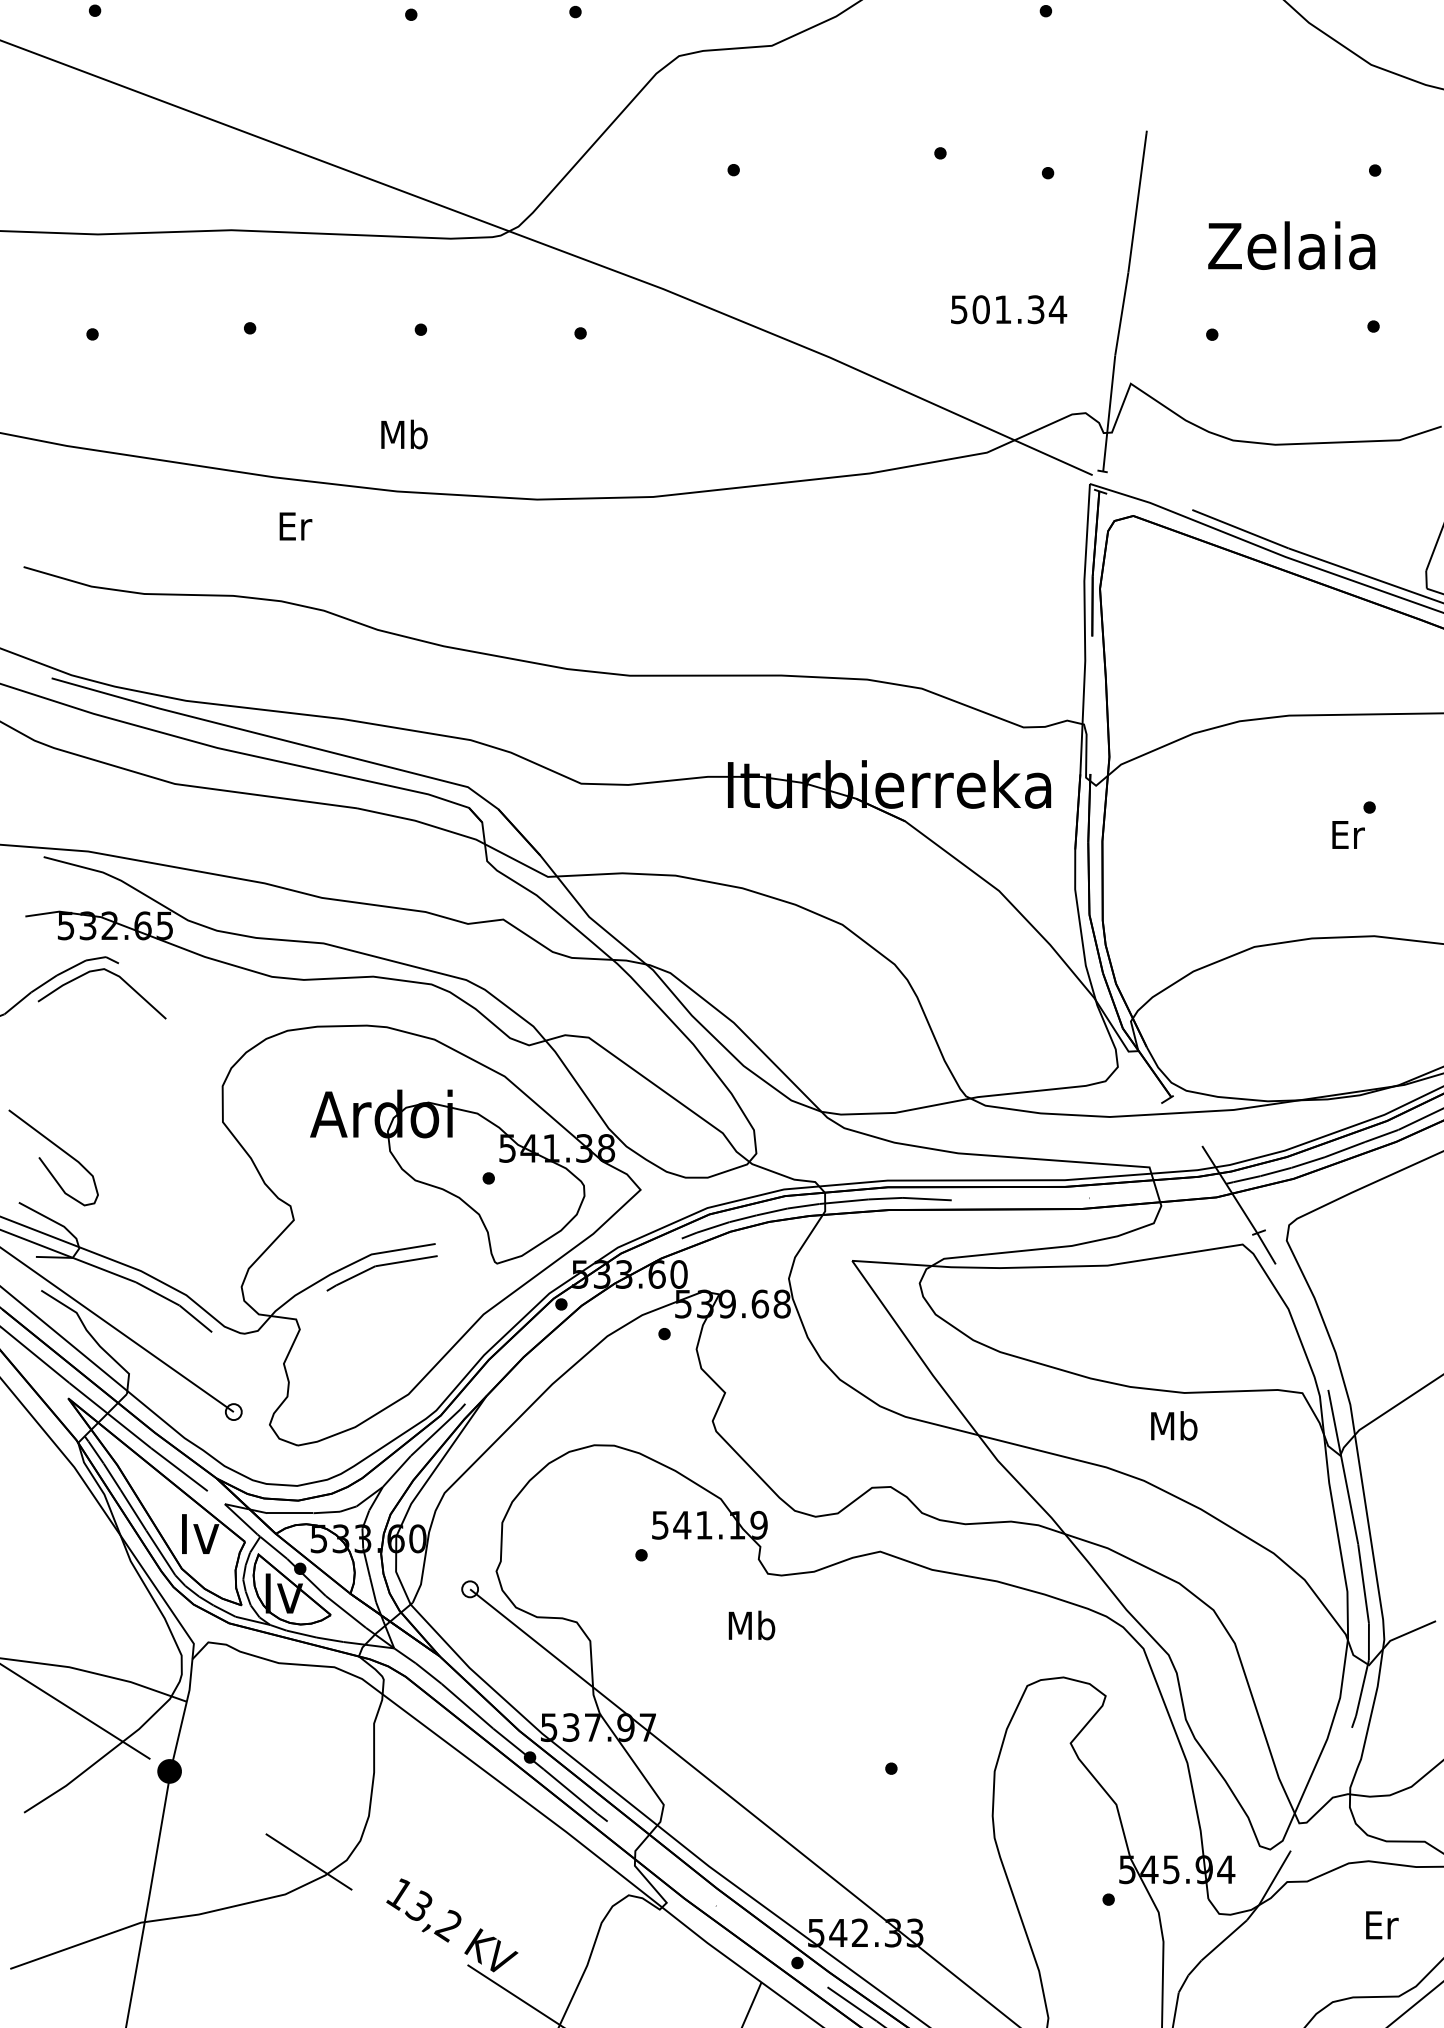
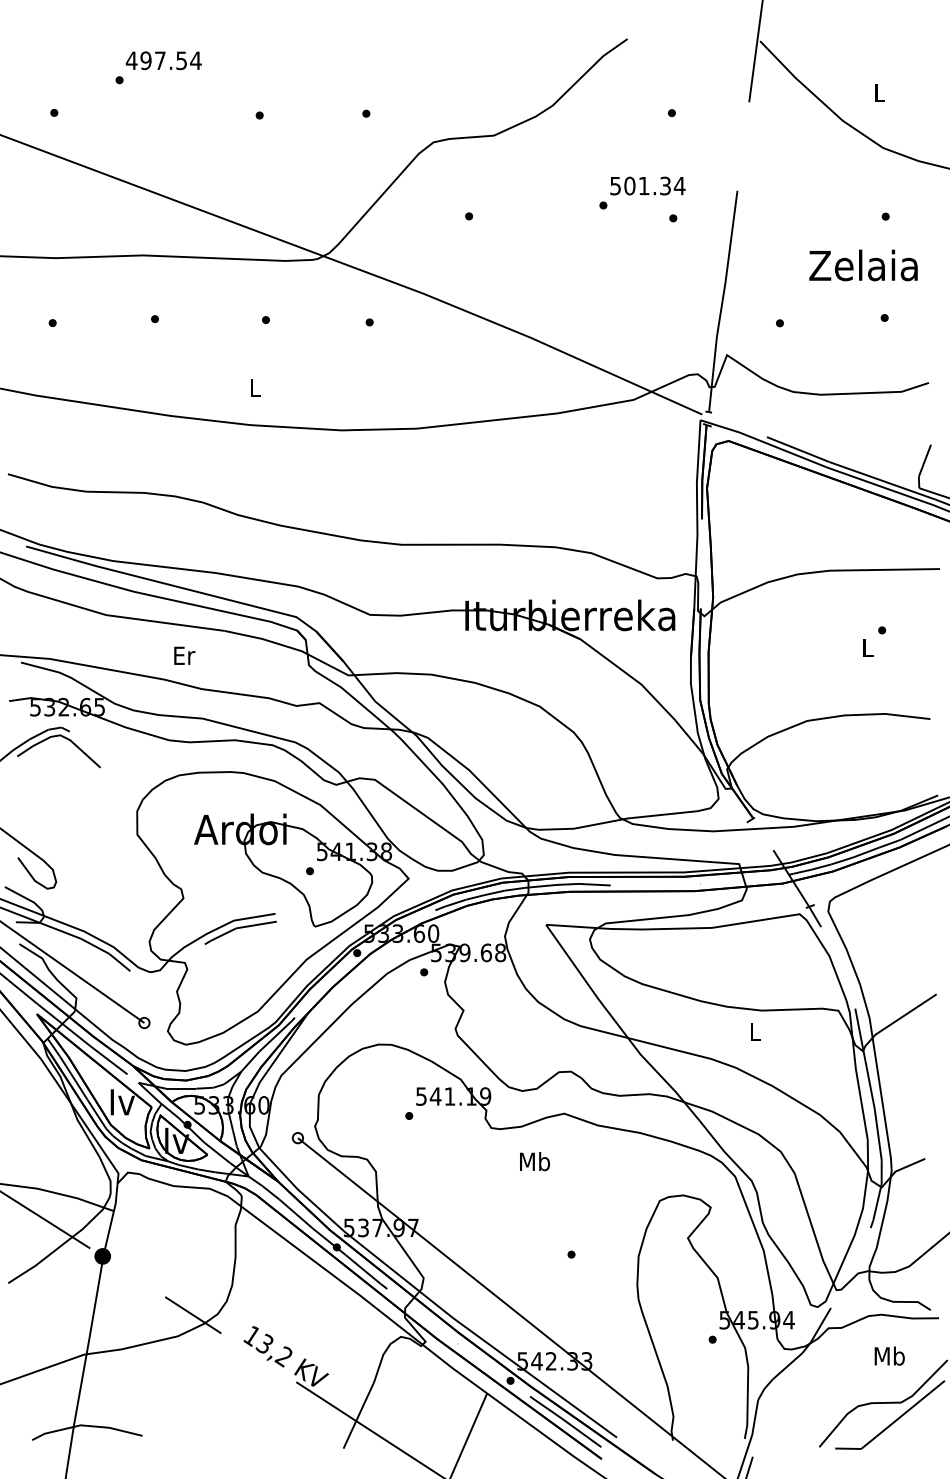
text: (1291, 245) -> (863, 265), moved
text: (1008, 308) -> (647, 185), moved
text: (404, 433) -> (255, 387), Mb -> L
text: (295, 525) -> (184, 655), moved
text: (1348, 835) -> (868, 648), Er -> L
text: (1174, 1425) -> (755, 1031), Mb -> L
text: (751, 1625) -> (534, 1161), moved
text: (1380, 1923) -> (889, 1355), Er -> Mb

